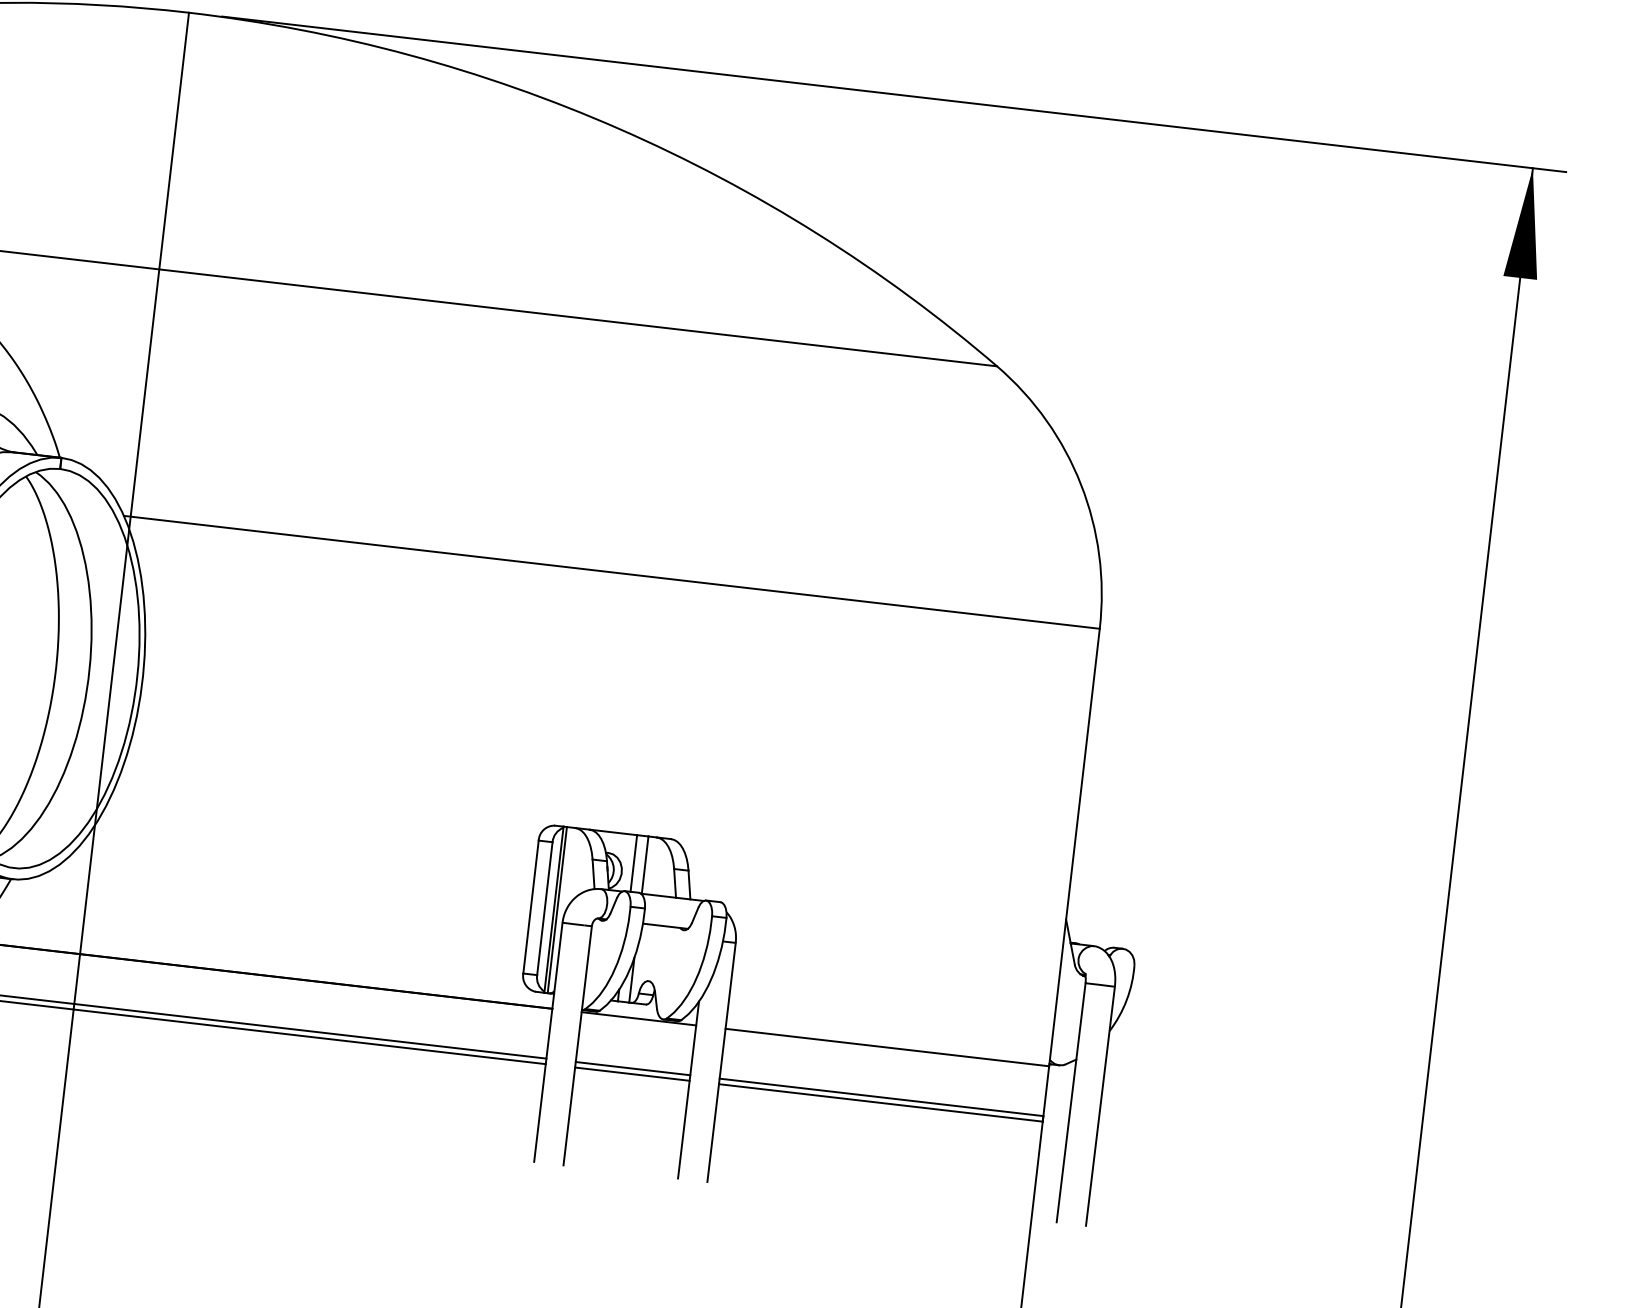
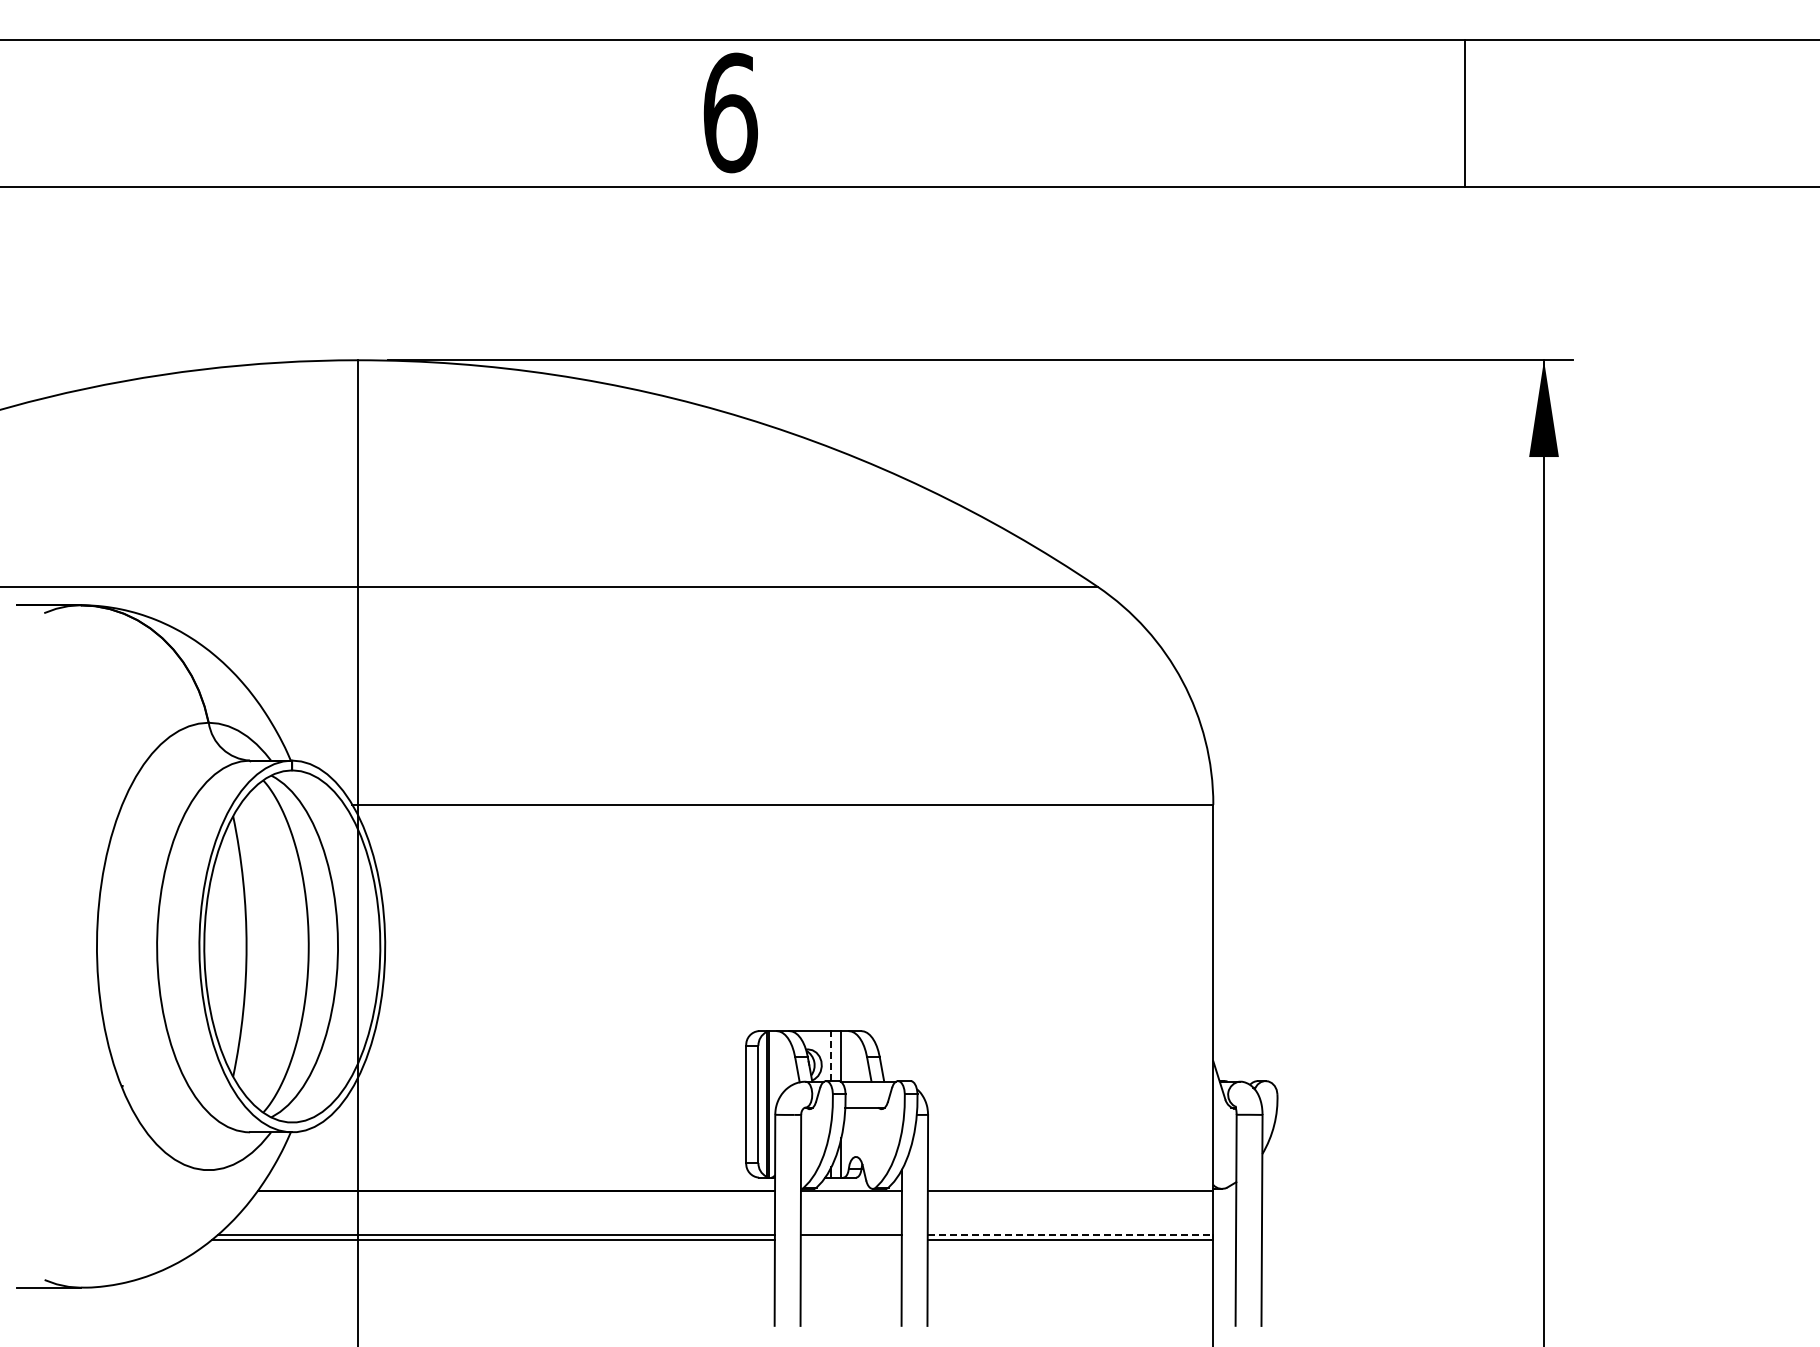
line: (633, 864) -> (831, 1056), solid -> dashed
line: (631, 1073) -> (850, 1239), removed
line: (881, 1097) -> (1070, 1234), solid -> dashed

